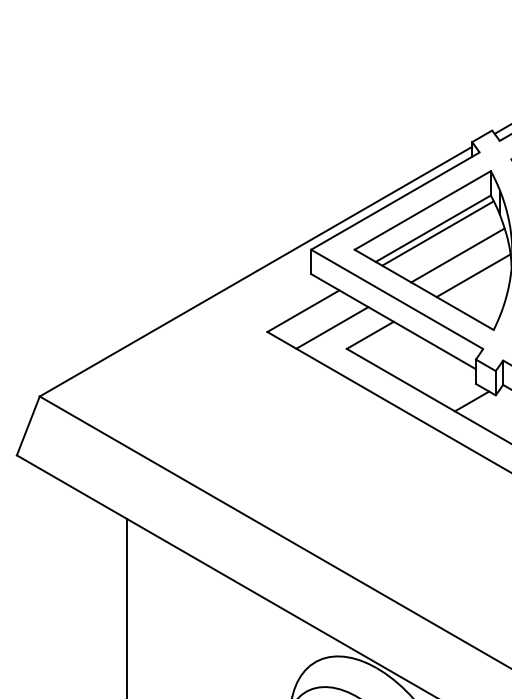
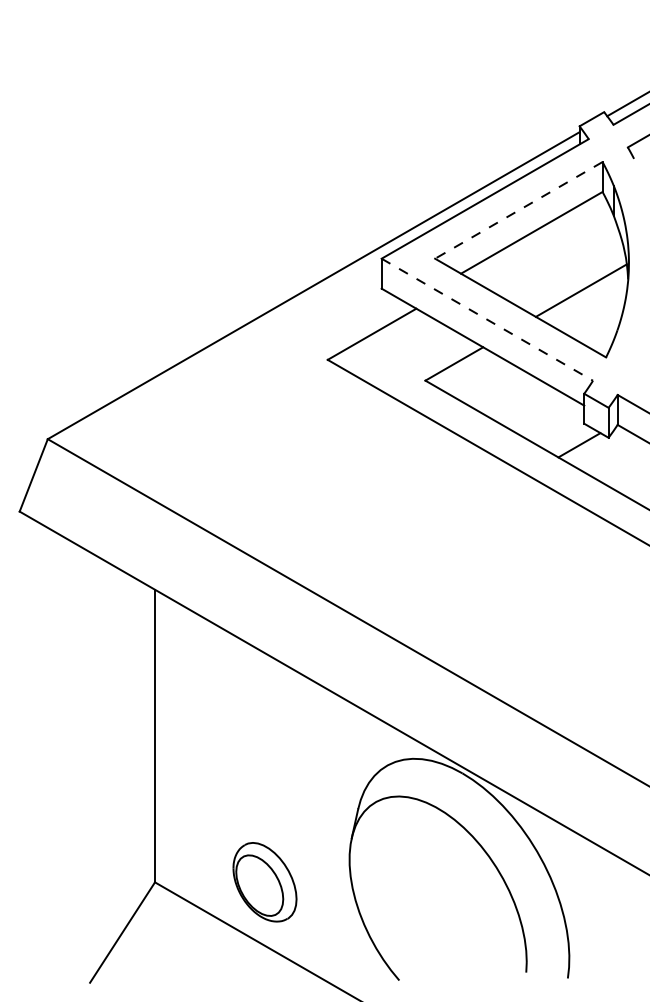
line: (422, 210) -> (518, 210), solid -> dashed
line: (437, 233) -> (537, 238), removed
line: (457, 255) -> (561, 265), removed
line: (397, 299) -> (487, 319), solid -> dashed
line: (332, 327) -> (407, 354), removed

